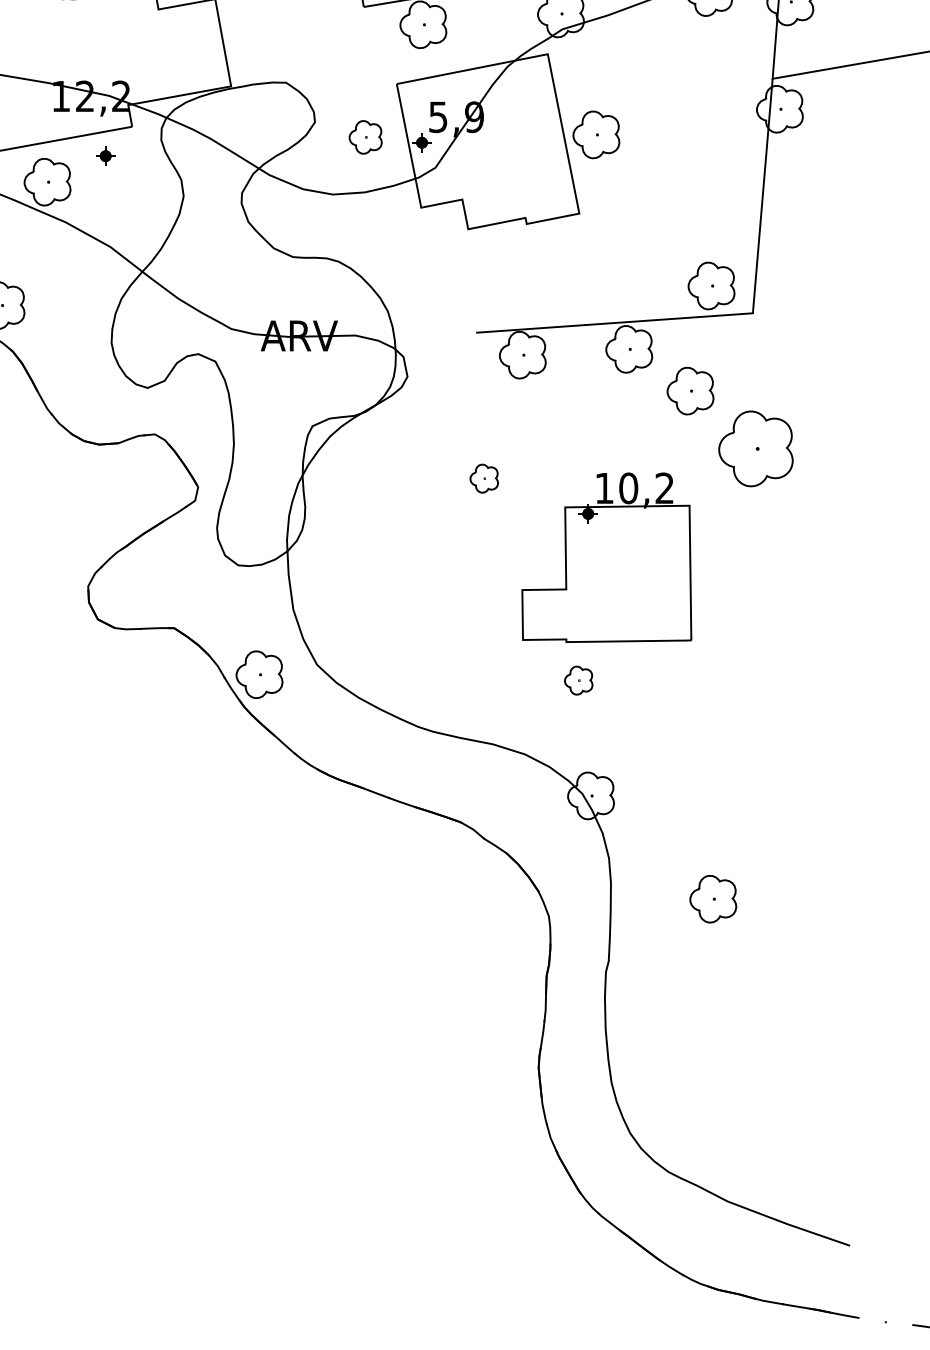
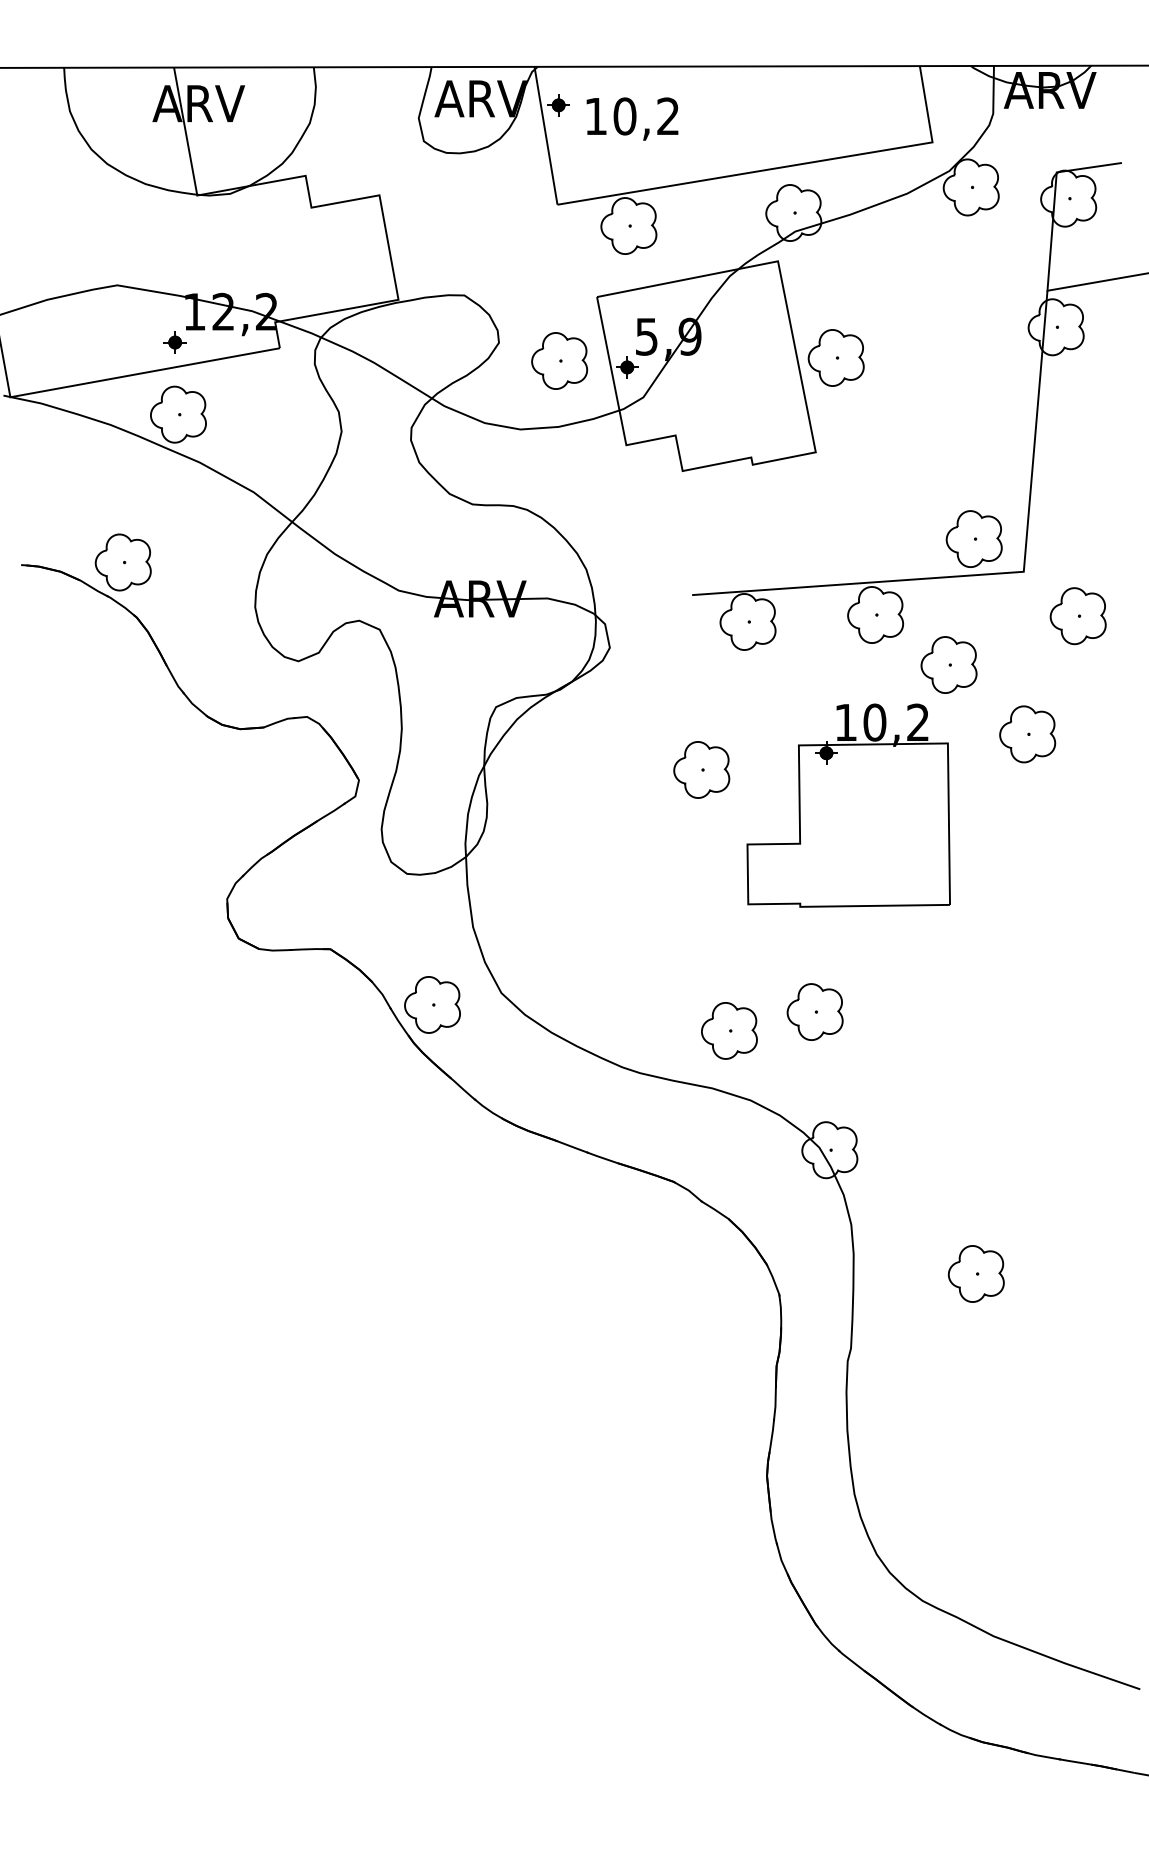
part: (365, 136) -> (559, 360), size x1.43
part: (105, 156) -> (174, 342), moved
part: (797, 350) -> (1077, 616), added
part: (755, 449) -> (1027, 734), size x0.62
part: (483, 478) -> (701, 769), size x1.67
part: (606, 557) -> (848, 805), moved
part: (578, 680) -> (814, 1011), size x1.67
part: (507, 696) -> (729, 1030), added

